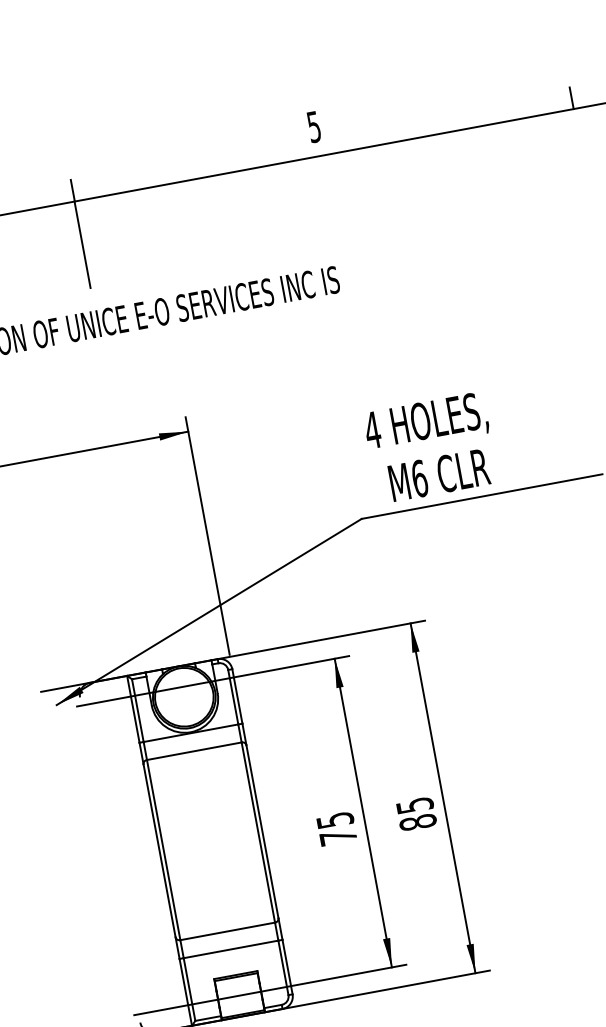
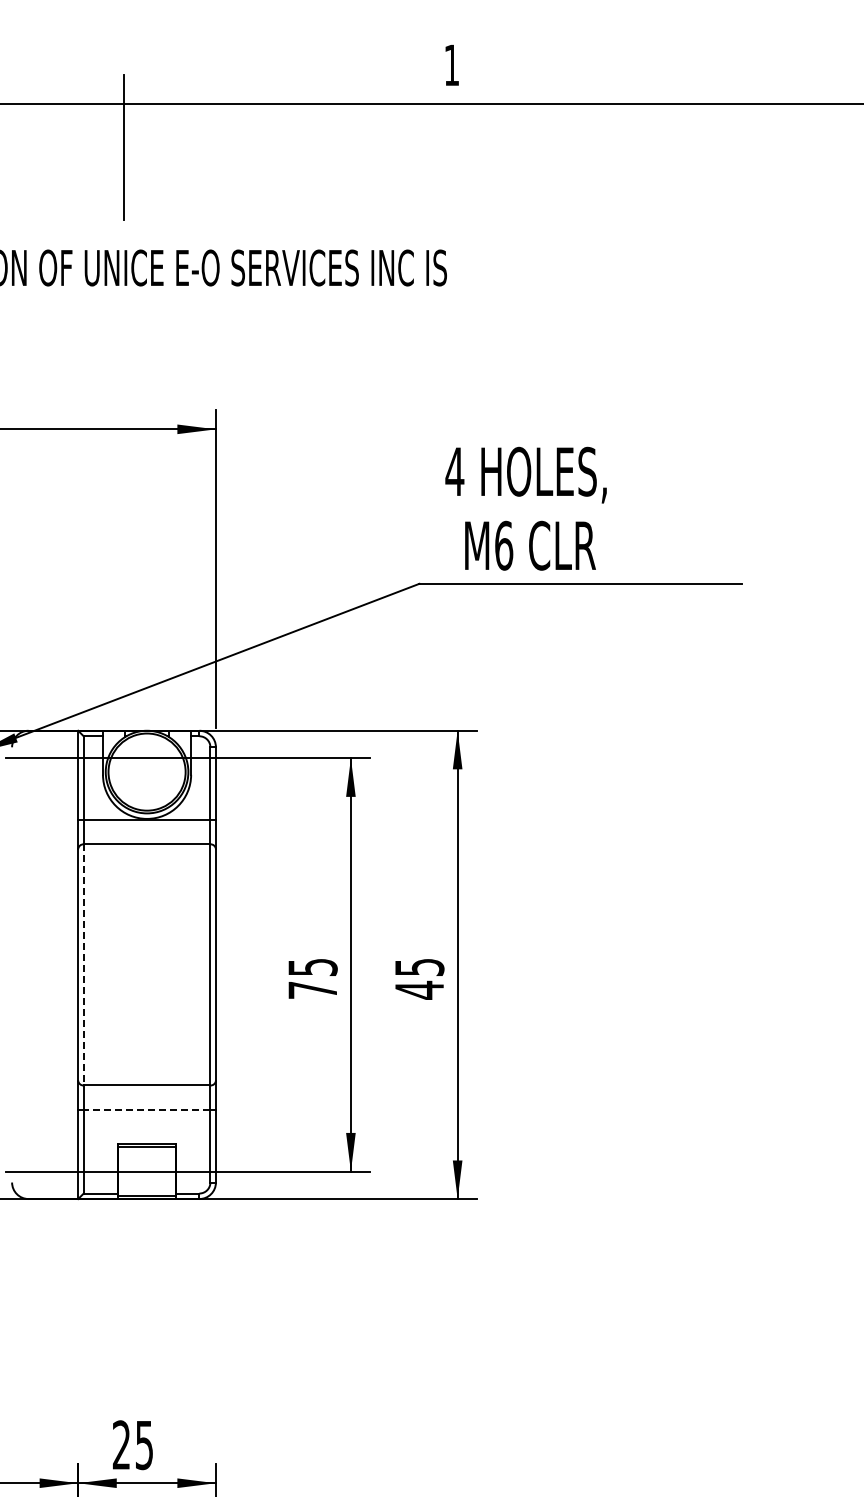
line: (571, 97) -> (792, 89), removed
text: (313, 127) -> (451, 65), 5 -> 1
text: (417, 821) -> (419, 989), 85 -> 45
line: (163, 849) -> (83, 964), solid -> dashed
line: (230, 949) -> (146, 1109), solid -> dashed

